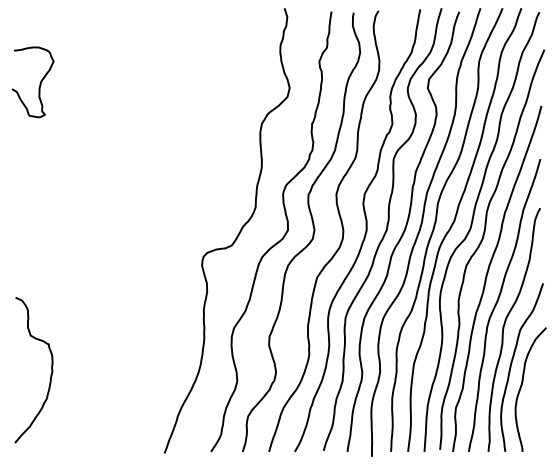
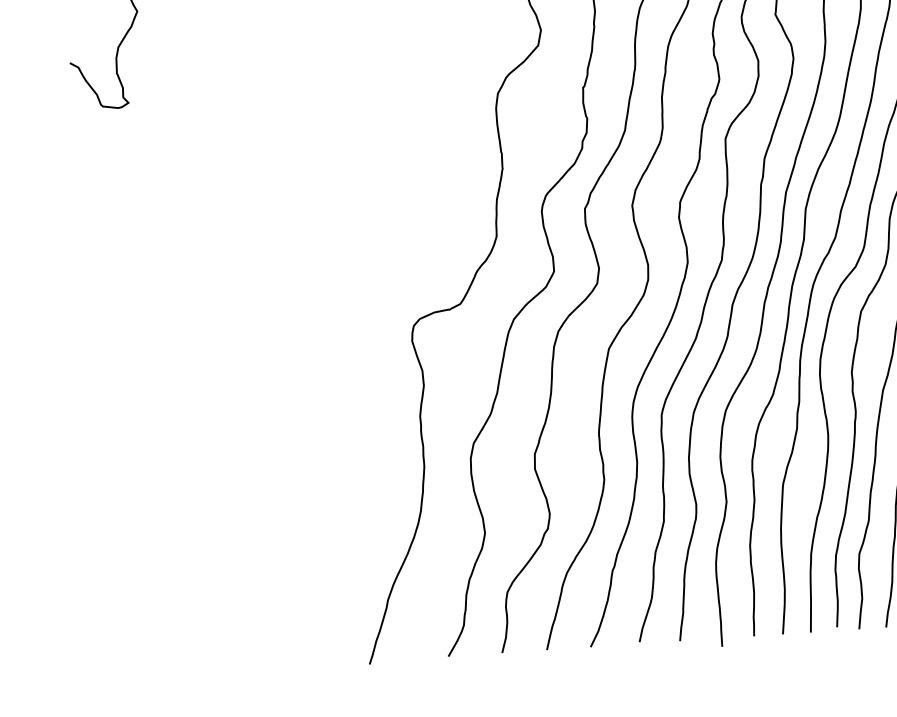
curve: (50, 374) -> (167, 543), removed

